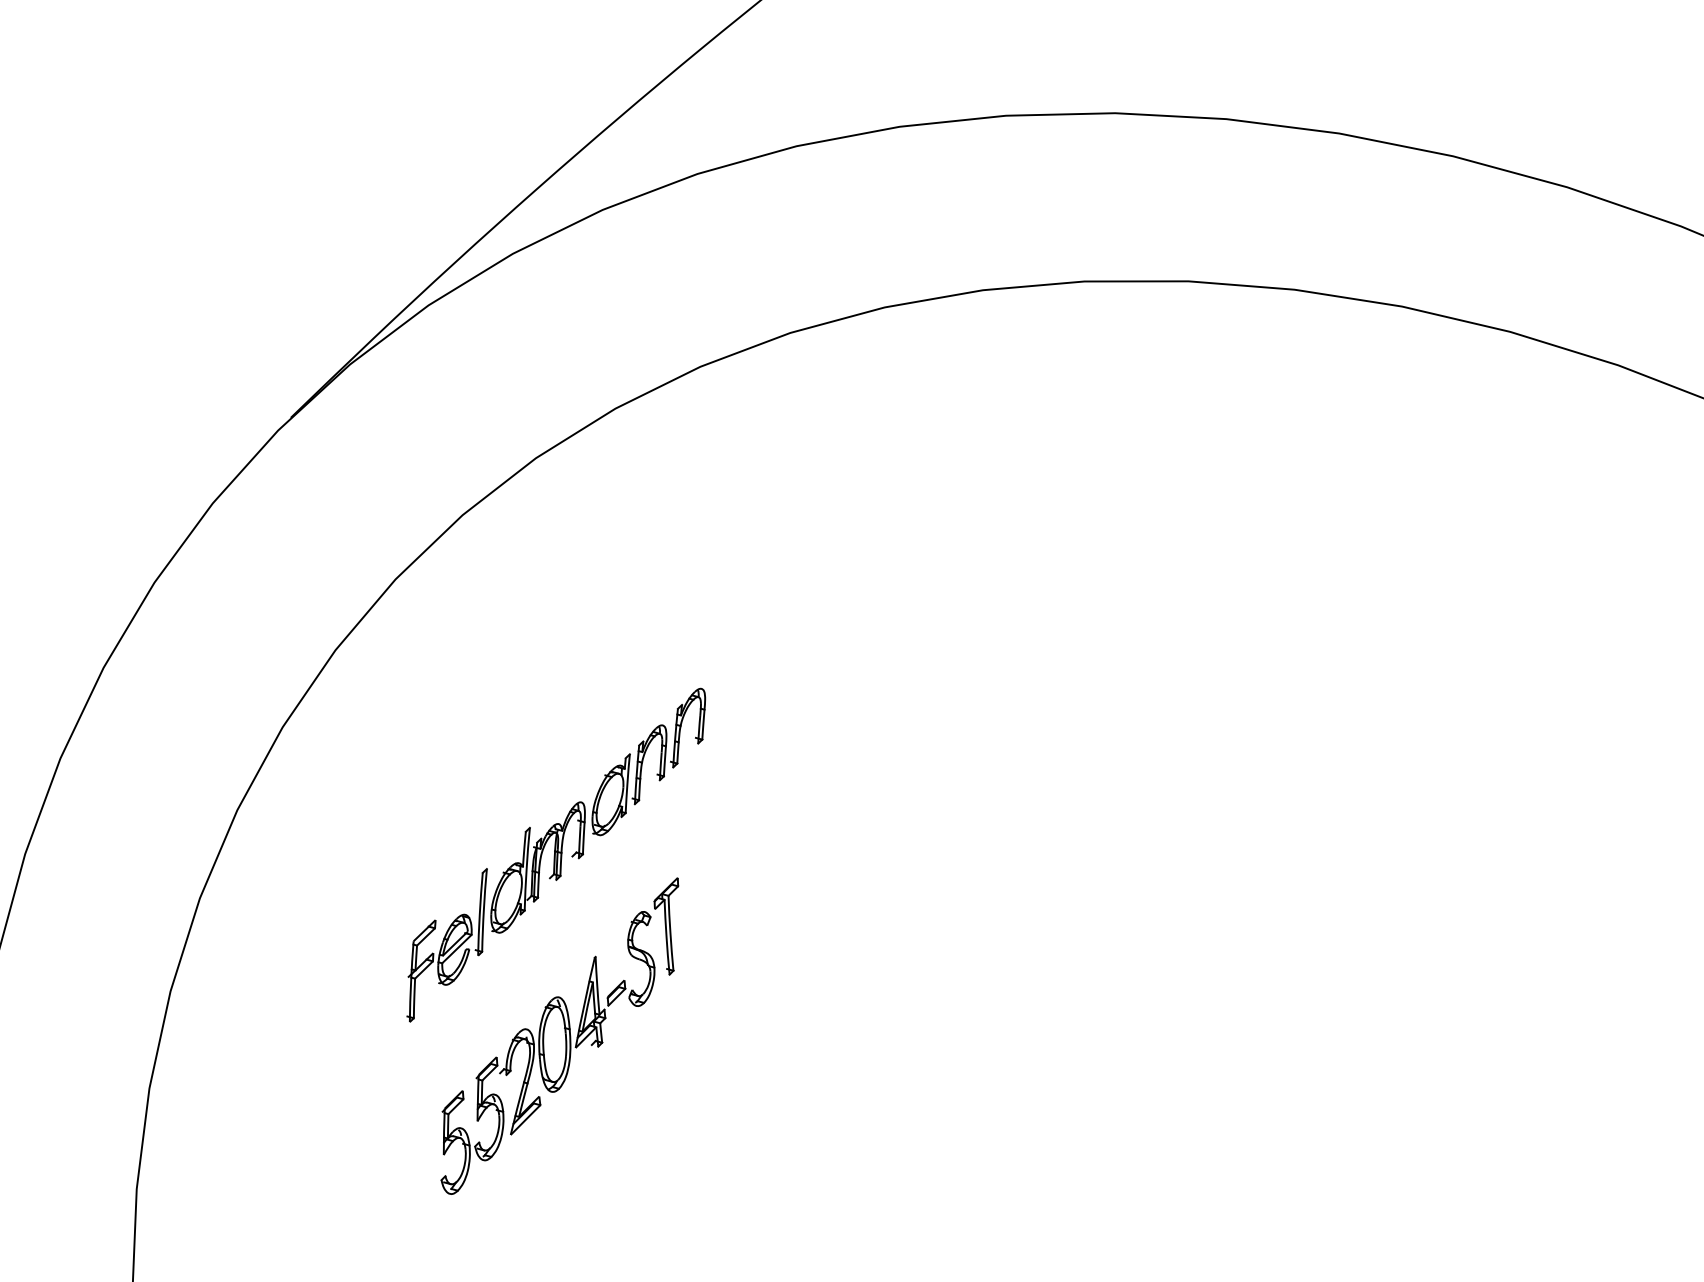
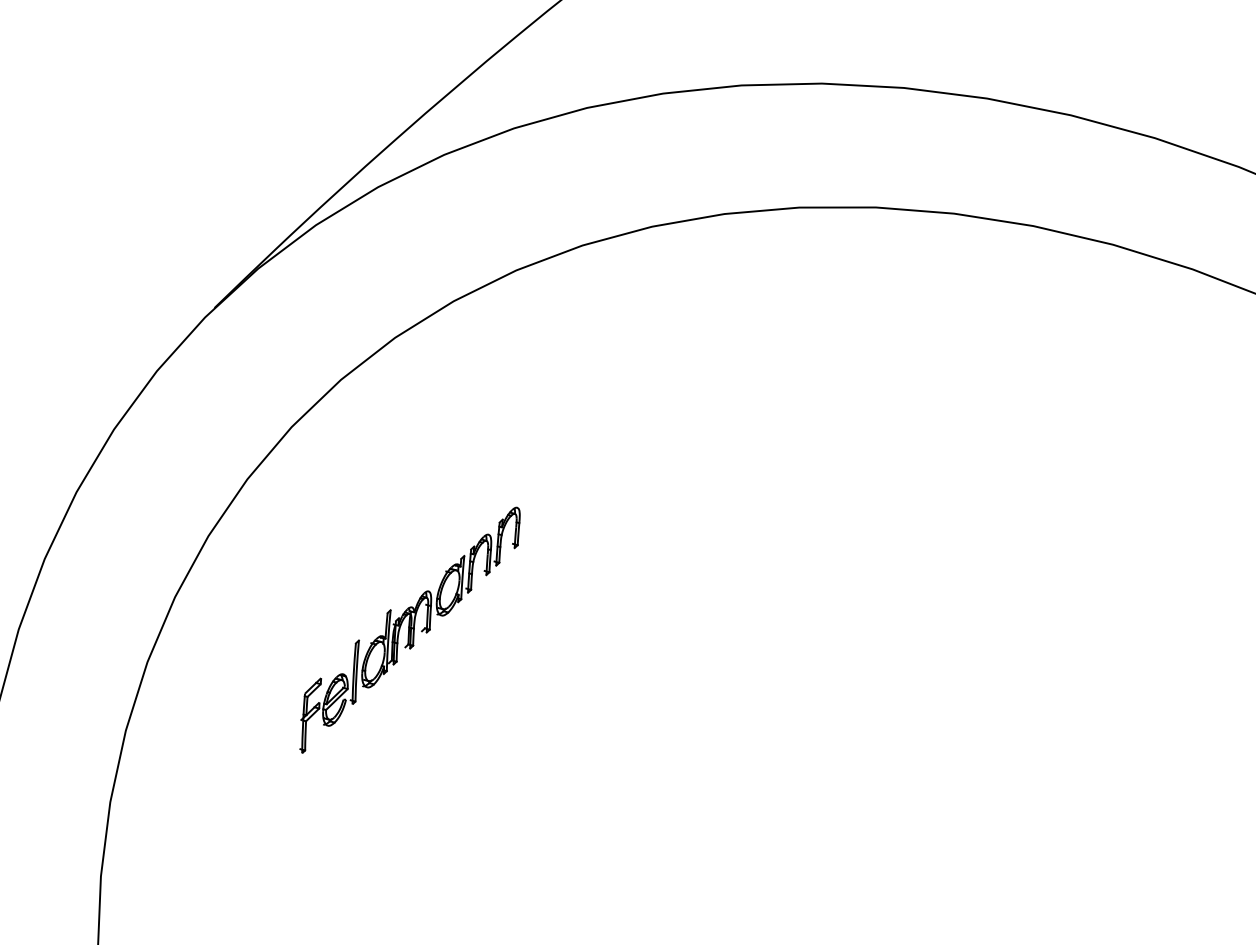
part: (559, 1035) -> (412, 763), removed

